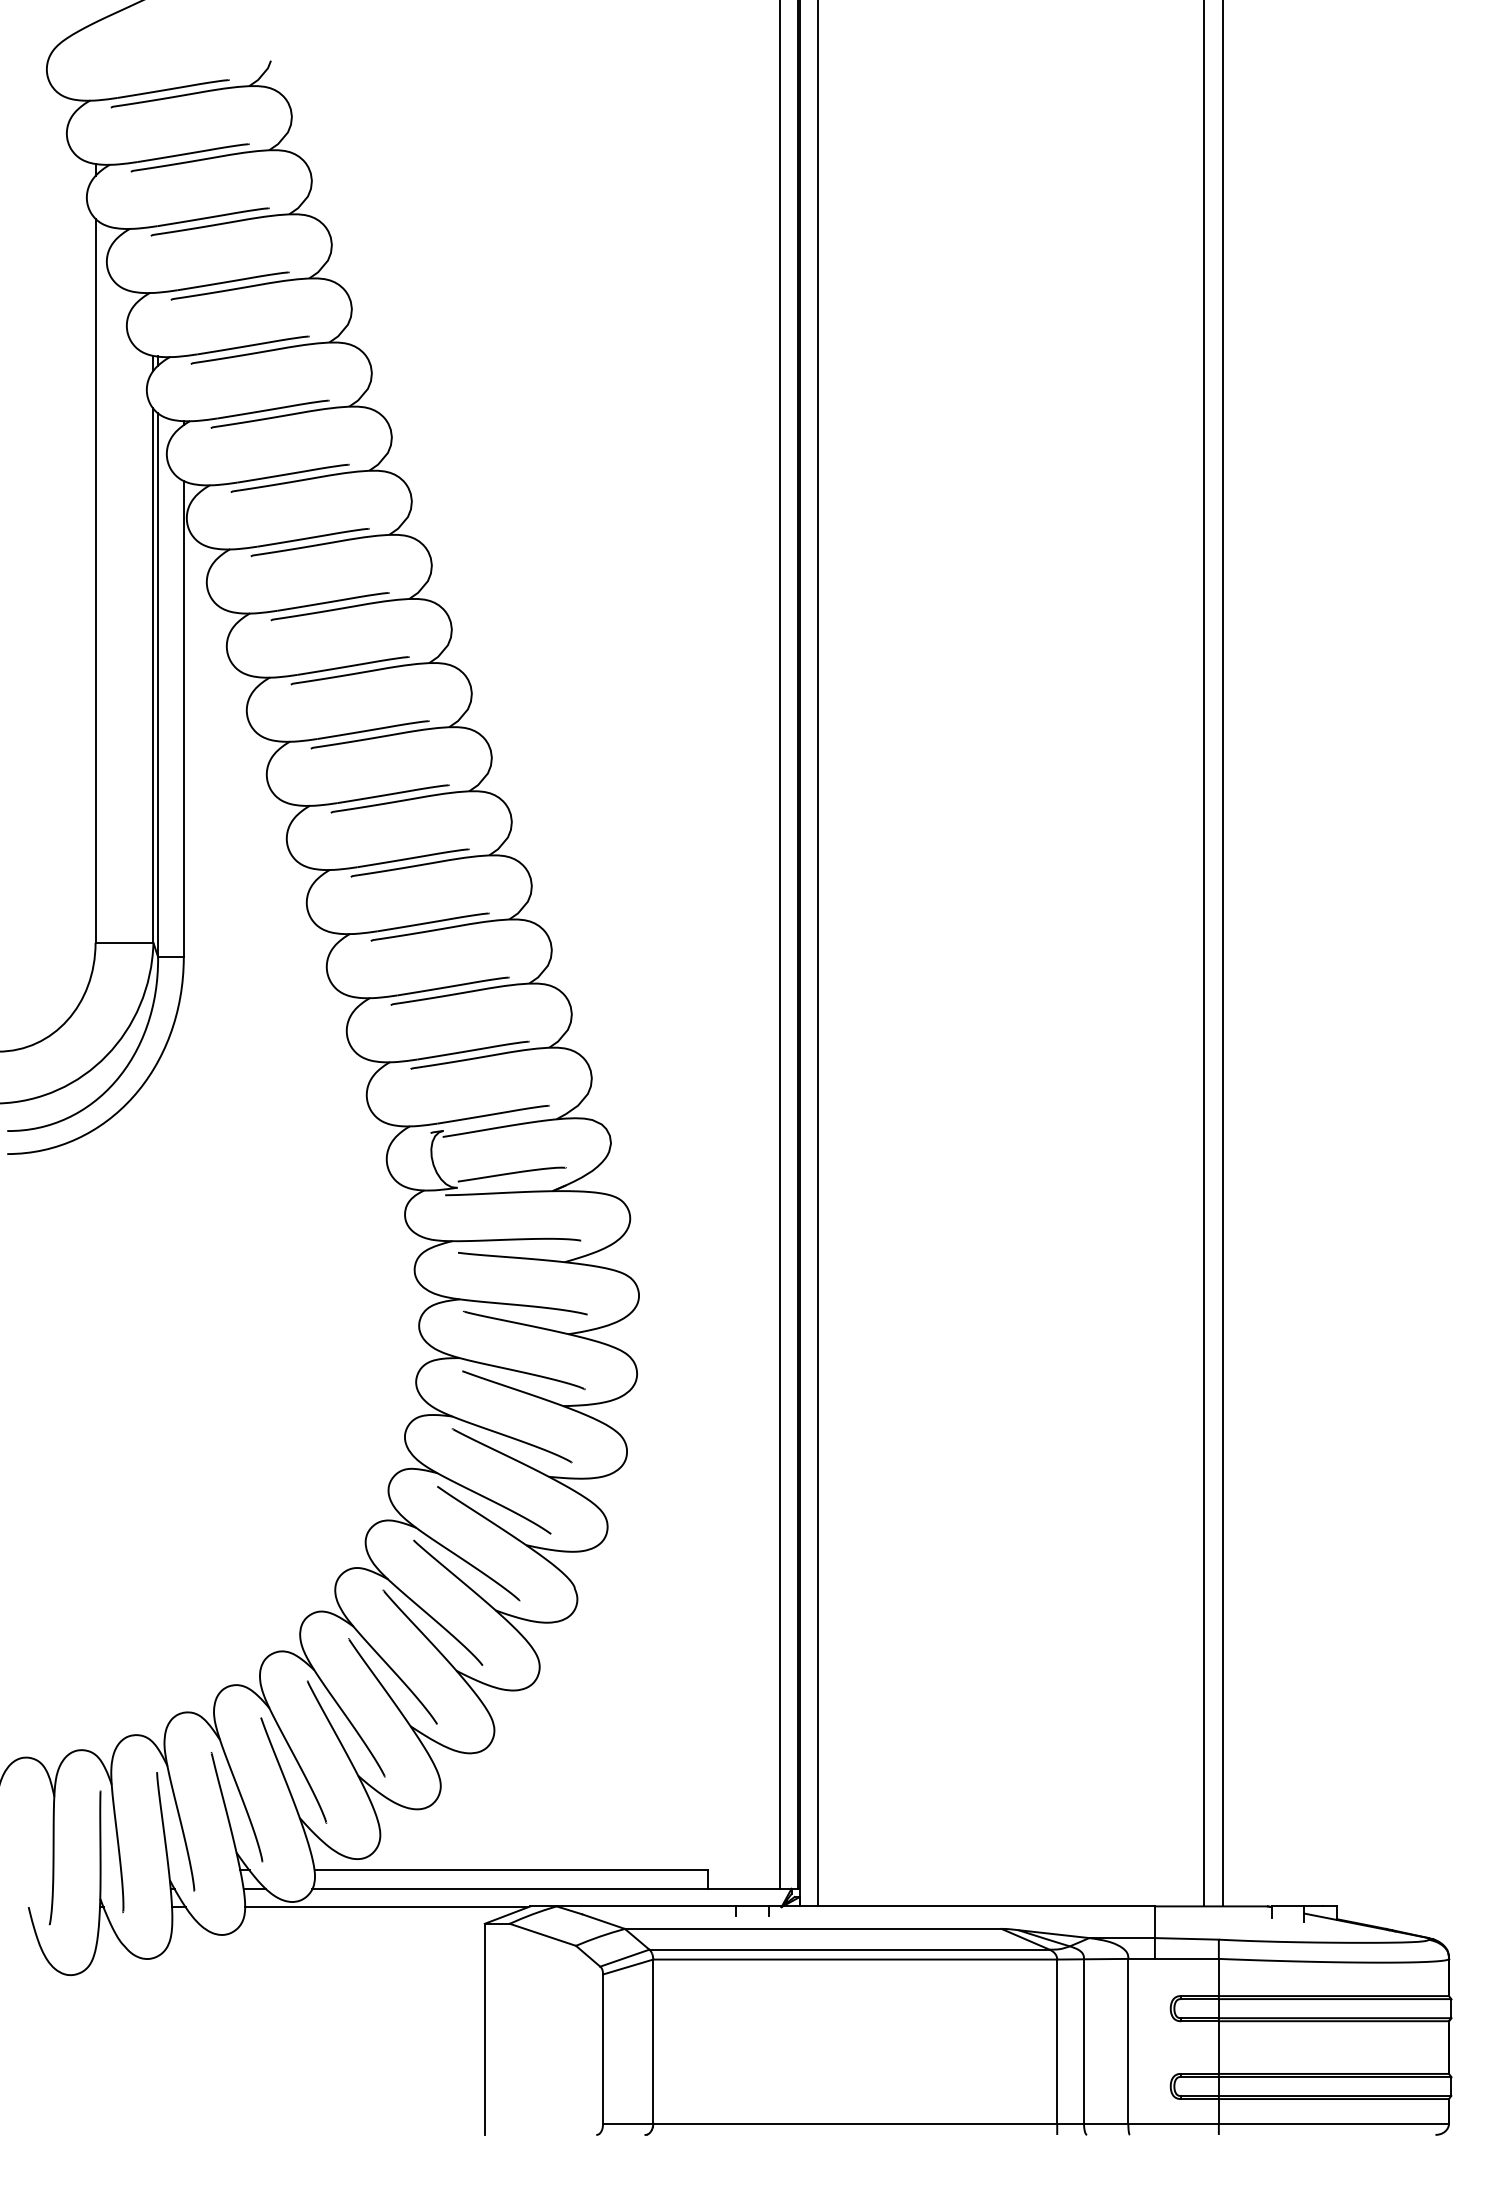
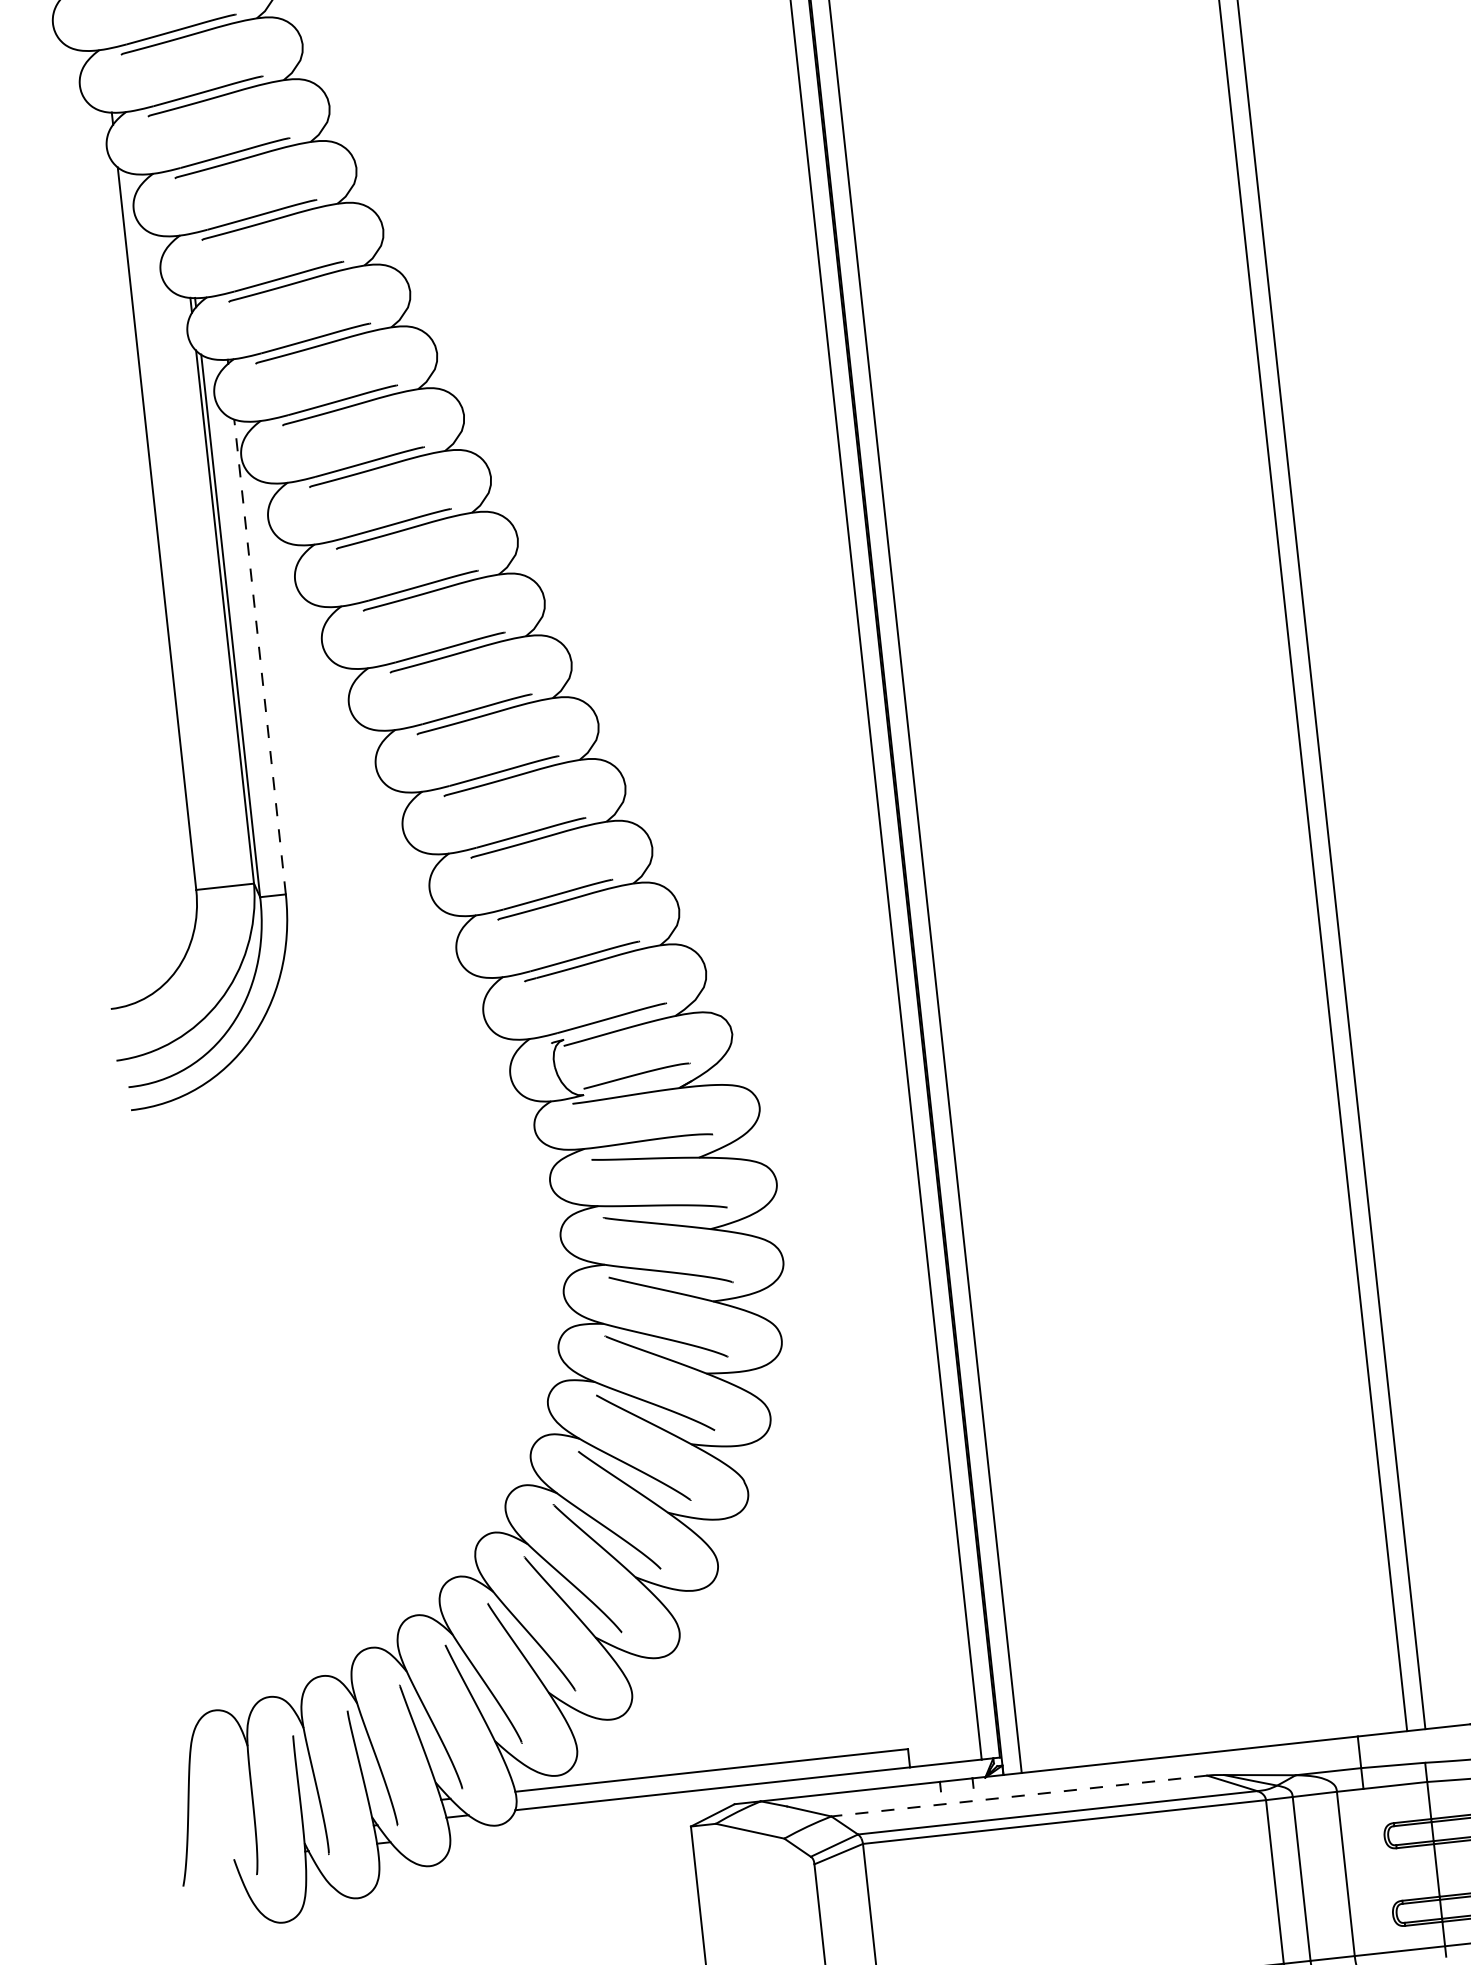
line: (183, 718) -> (259, 656), solid -> dashed
line: (386, 1907) -> (591, 1820), removed
line: (812, 1928) -> (1018, 1795), solid -> dashed

